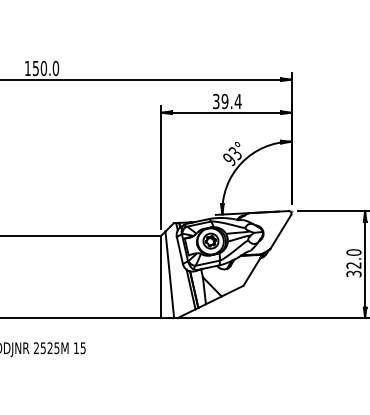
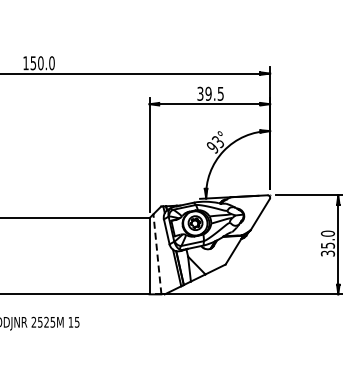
text: (237, 101) -> (220, 93), 39.4 -> 39.5
text: (353, 265) -> (327, 245), 32.0 -> 35.0
line: (169, 273) -> (157, 253), solid -> dashed

